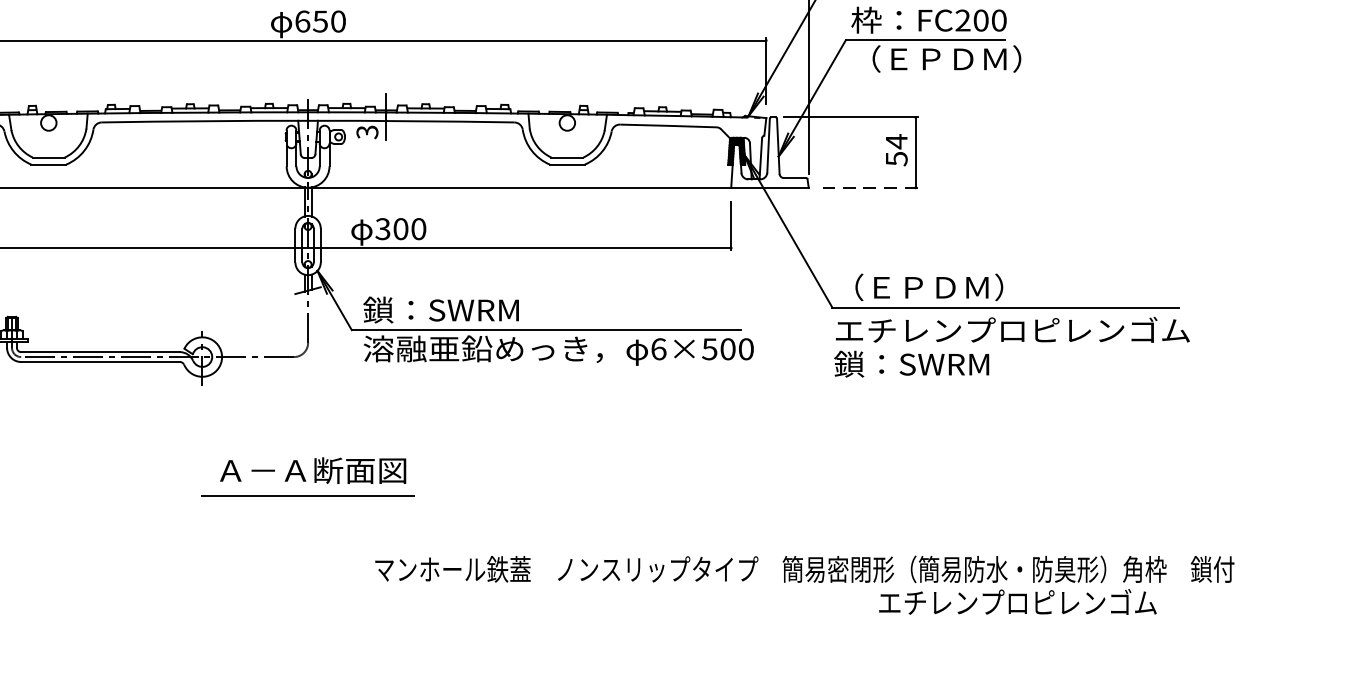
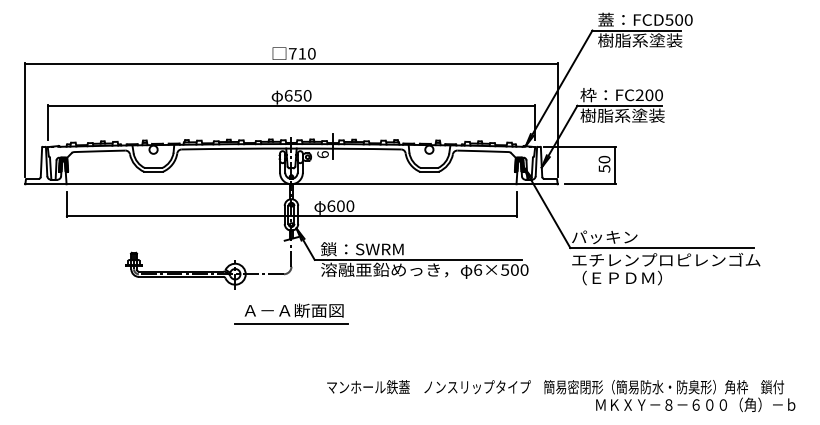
text: (936, 58) -> (625, 115), （ＥＰＤＭ） -> 樹脂系塗装
text: (366, 131) -> (322, 154), 3 -> 6
text: (896, 141) -> (604, 159), 54 -> 50
line: (870, 188) -> (590, 184), dashed -> solid
text: (383, 227) -> (331, 205), 300 -> 600
text: (919, 287) -> (616, 237), （ＥＰＤＭ） -> パッキン
text: (919, 363) -> (616, 277), 鎖：SWRM -> （ＥＰＤＭ）
part: (308, 476) -> (291, 313), moved
text: (1067, 601) -> (695, 404), エチレンプロピレンゴム -> ＭＫＸＹ－８－６００（角）－ｂ

